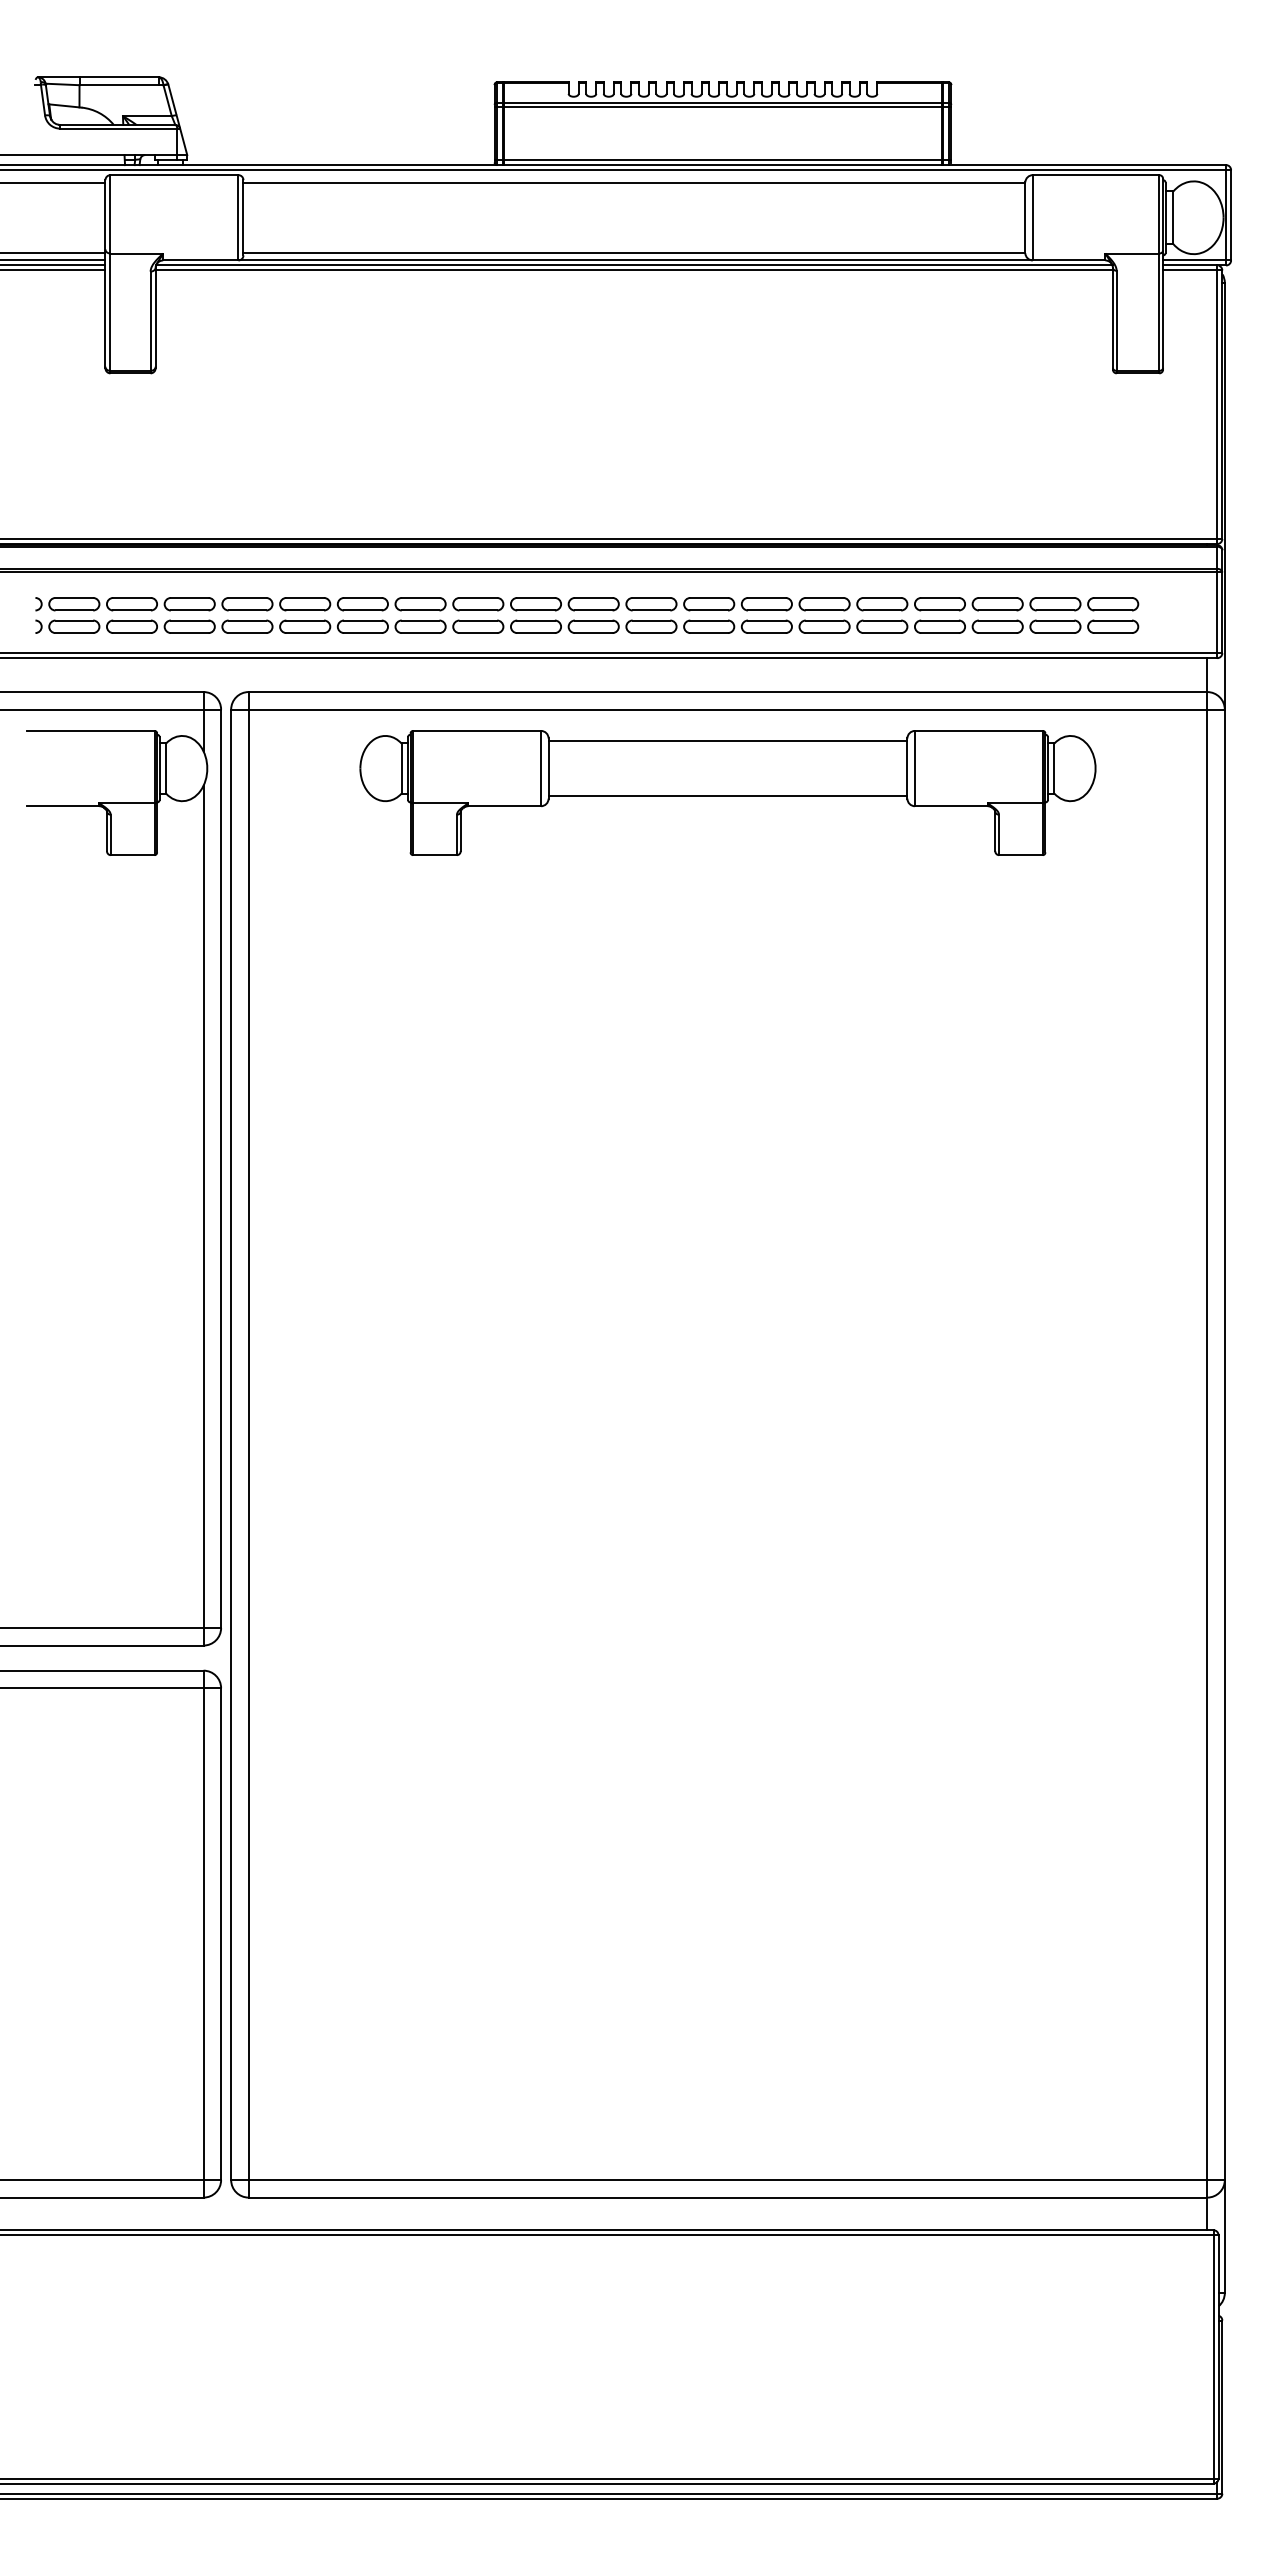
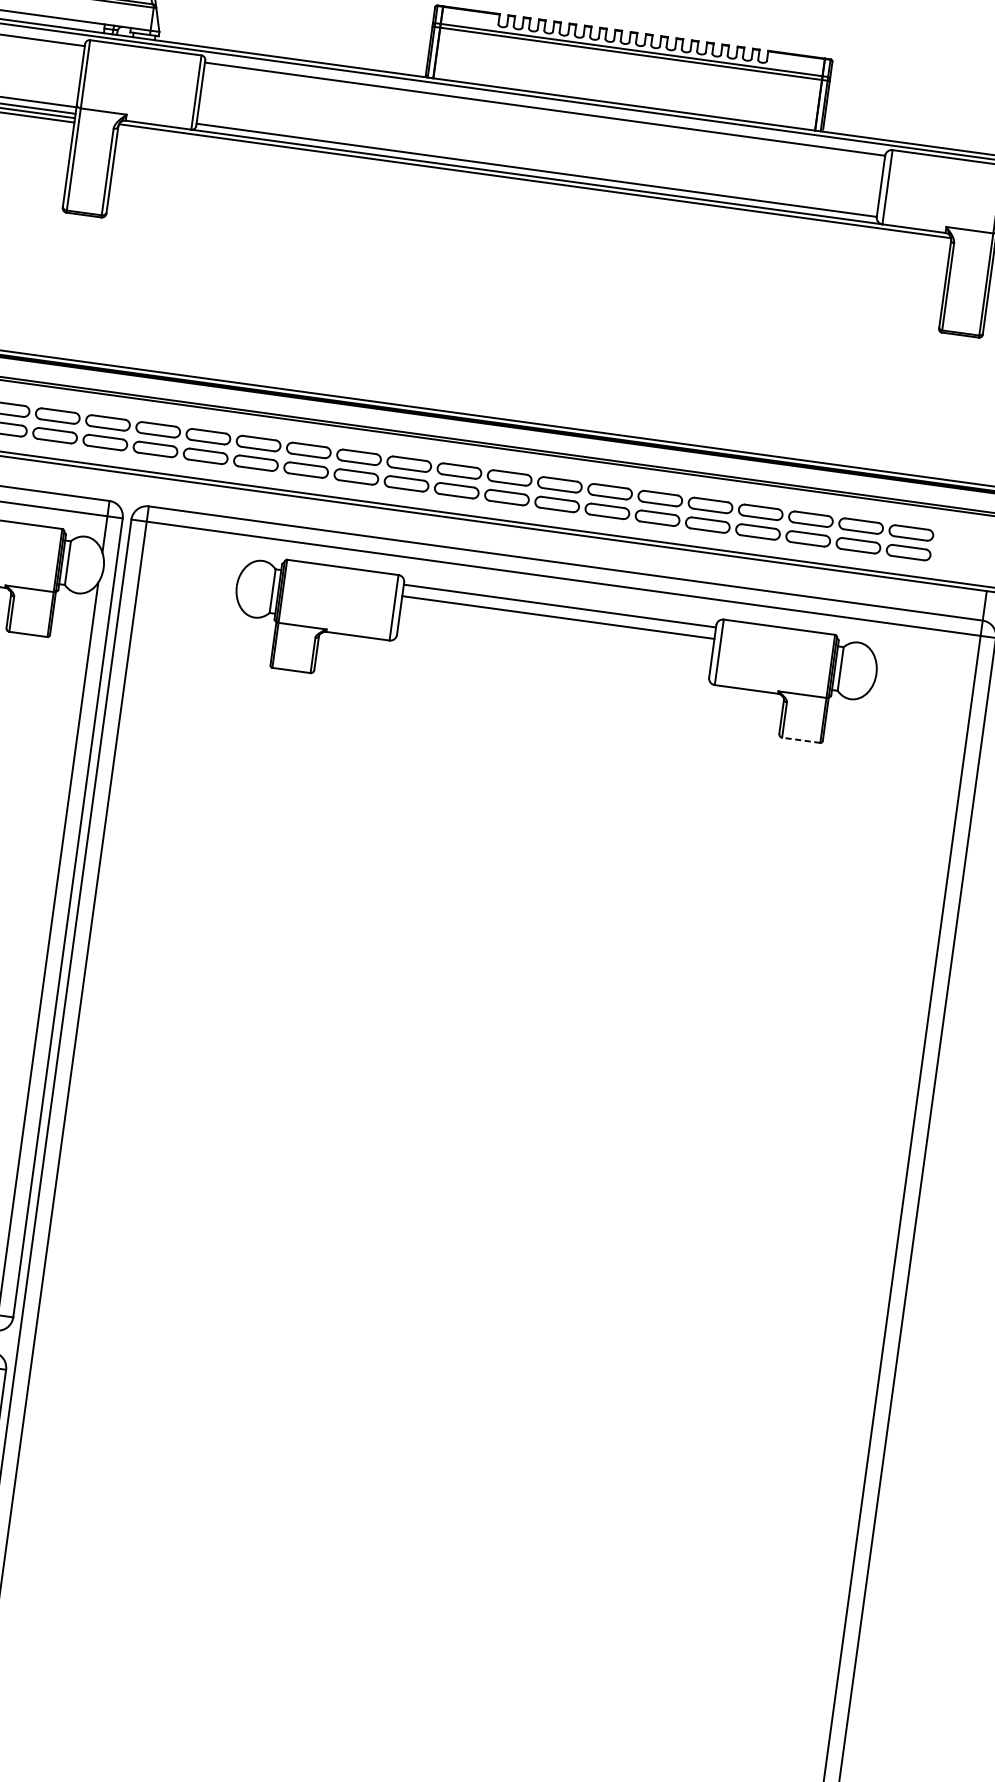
line: (722, 160) -> (624, 100), removed
line: (633, 270) -> (533, 185), removed
line: (727, 796) -> (557, 617), moved
line: (1020, 855) -> (800, 740), solid -> dashed

